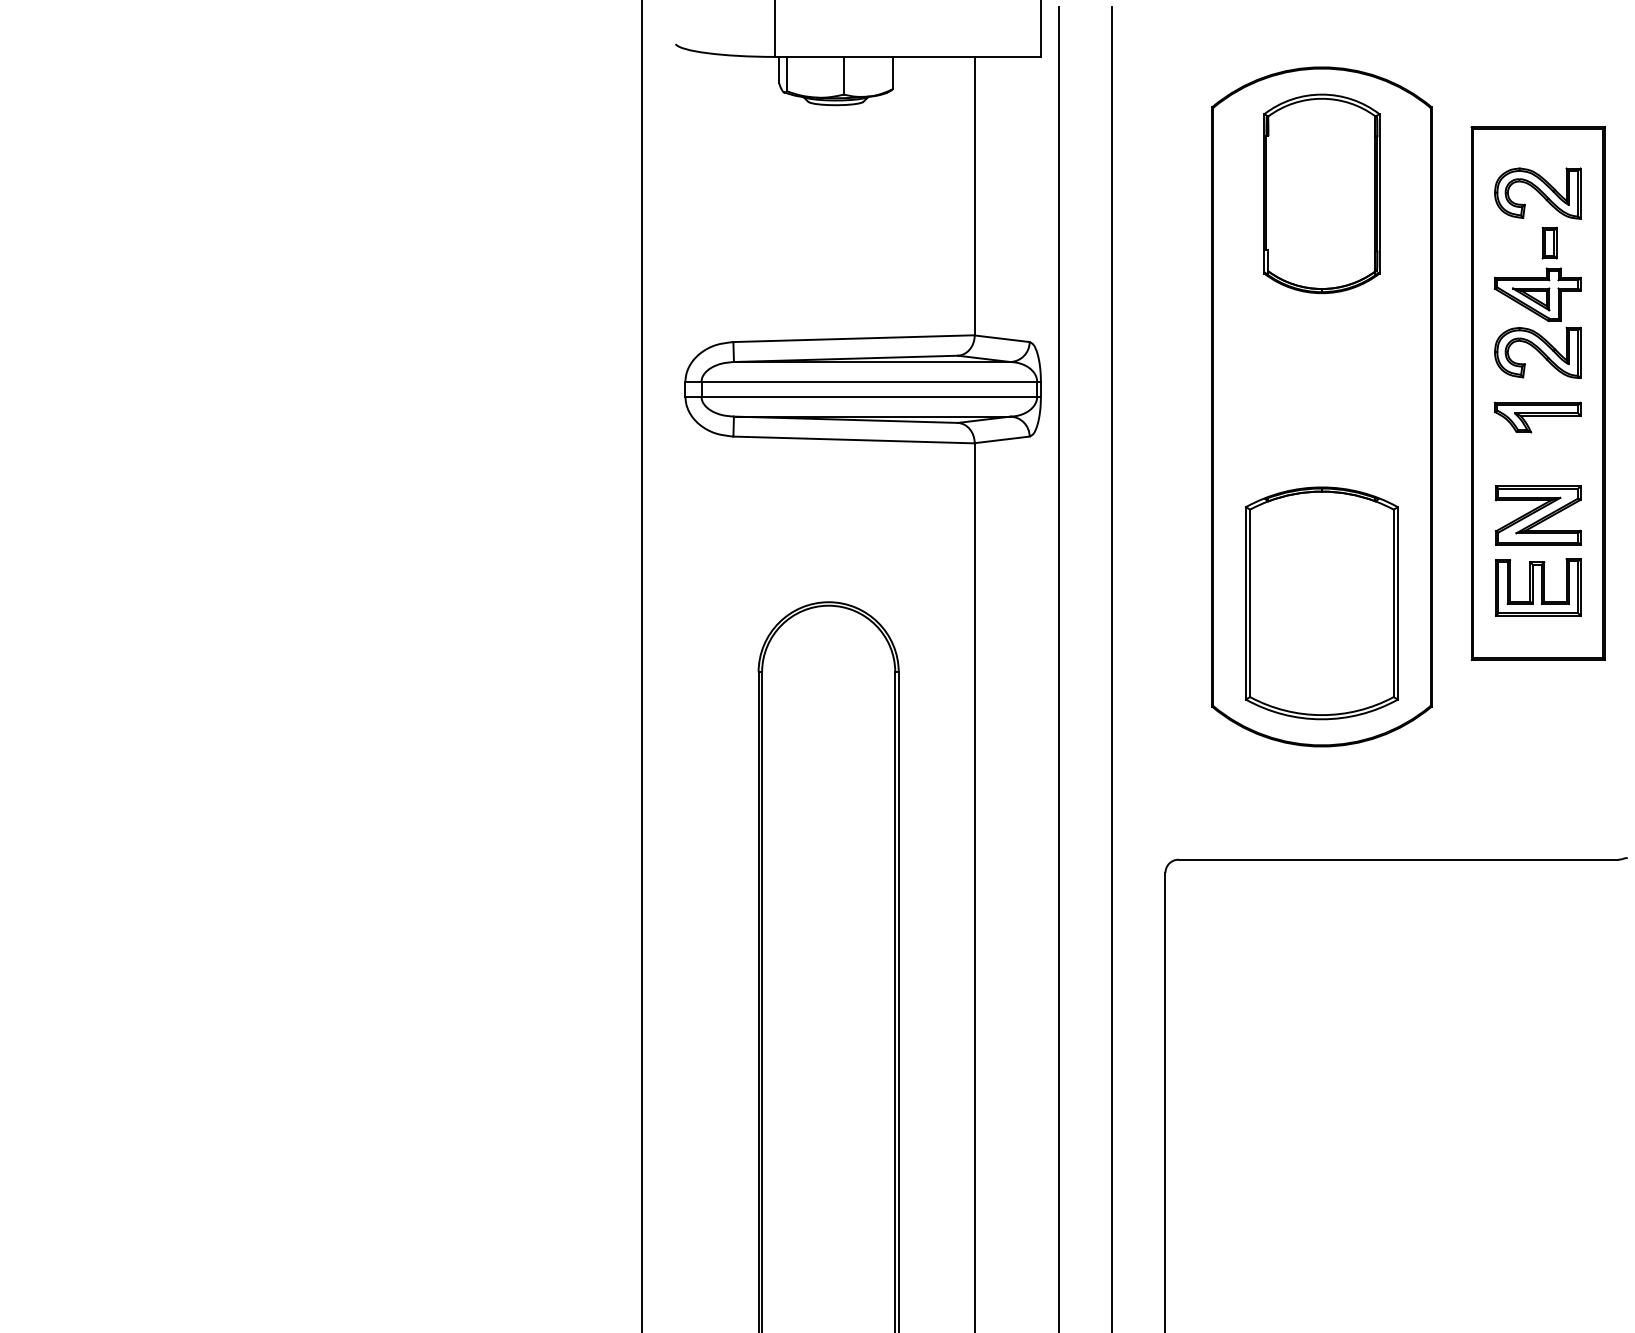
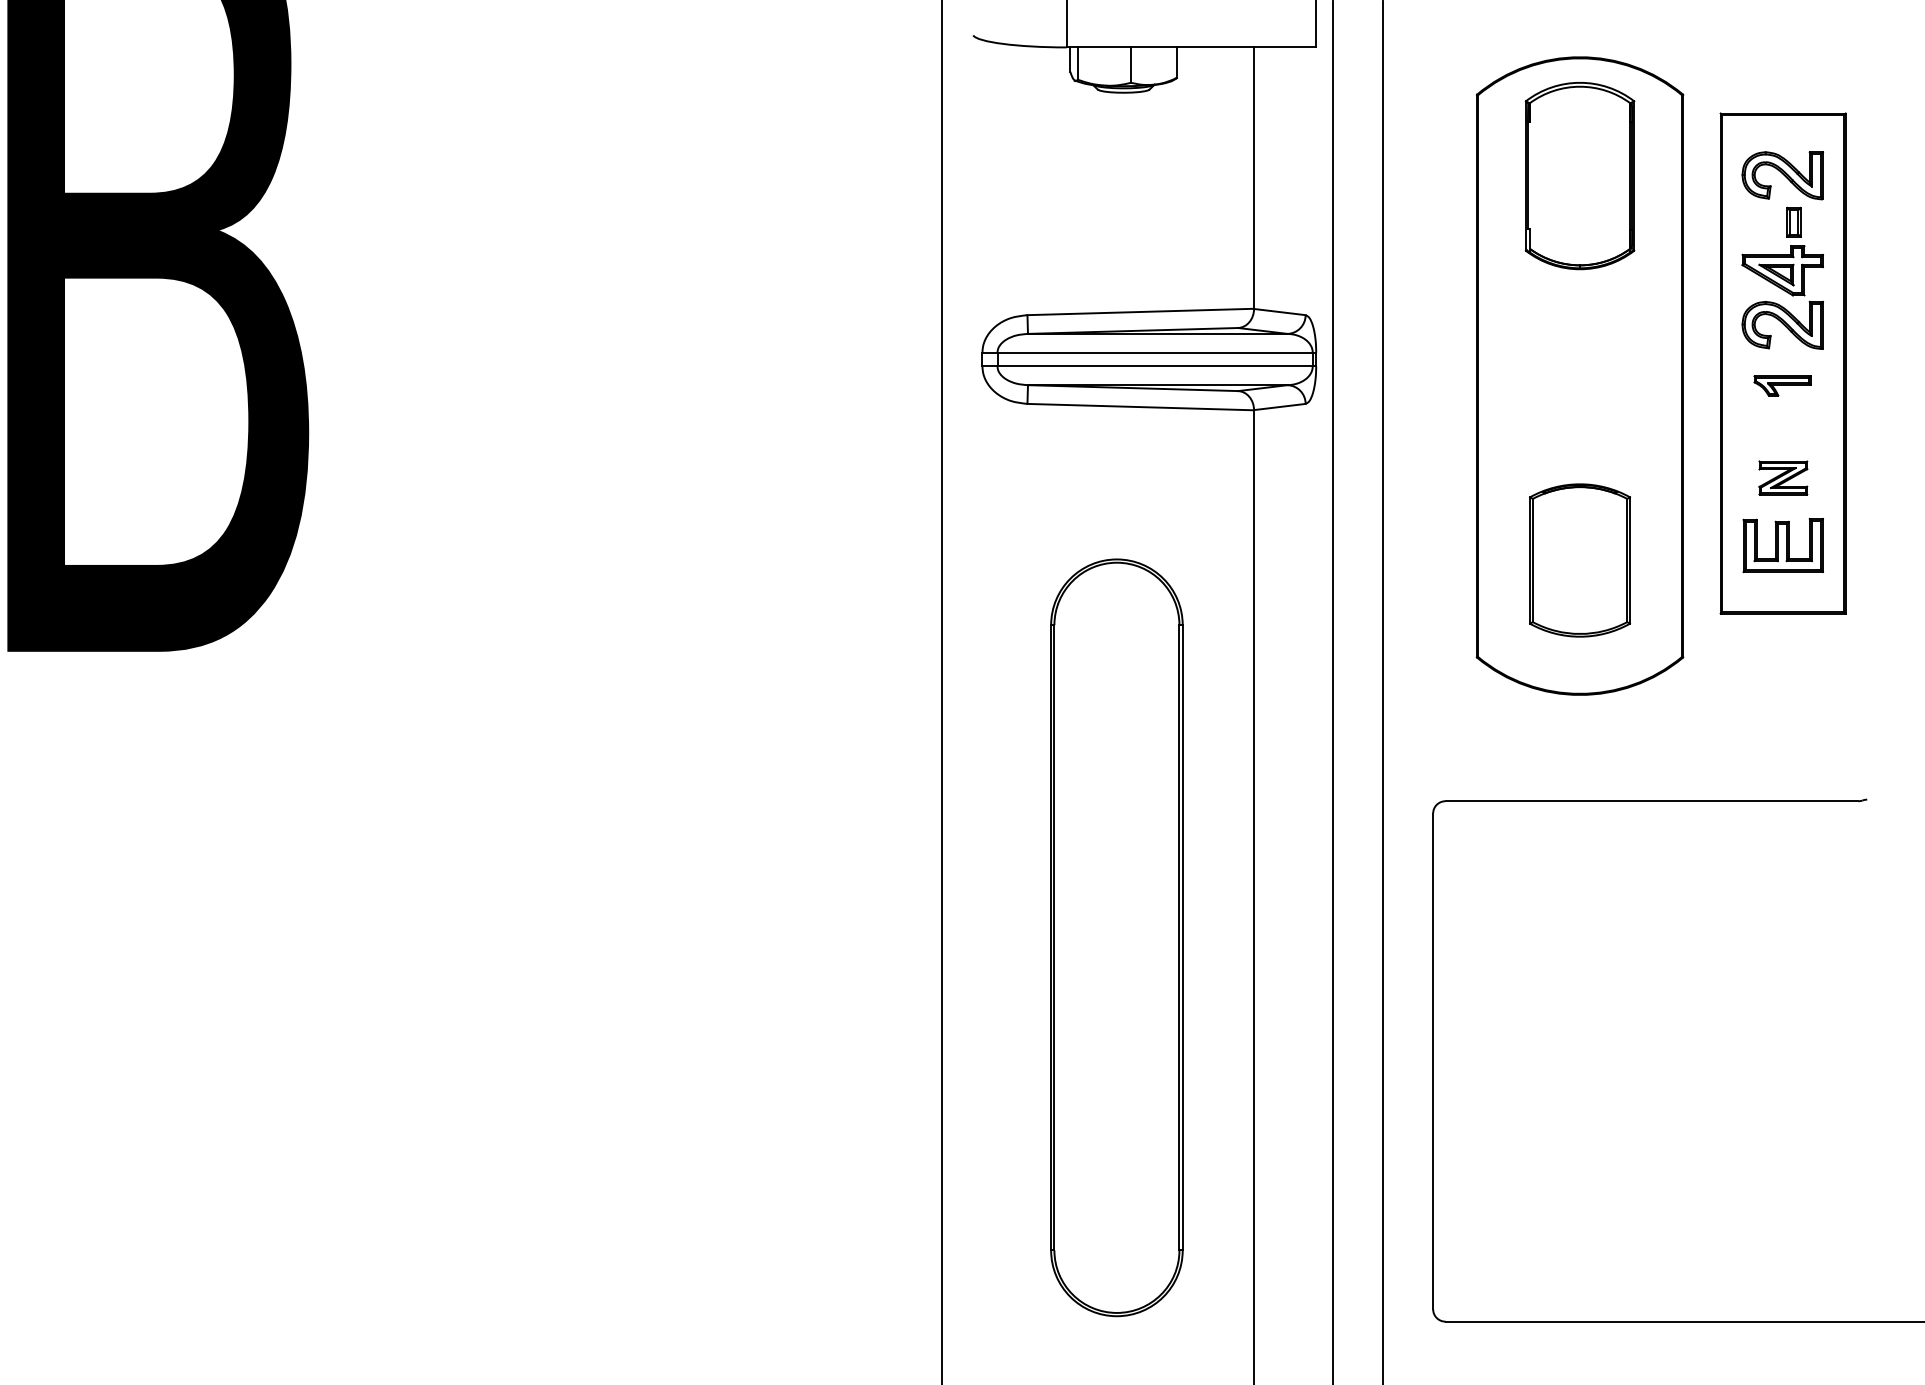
part: (1537, 416) -> (1782, 385), size x0.7
part: (1538, 514) -> (1783, 477), size x0.6
part: (1321, 603) -> (1579, 560), size x0.7

